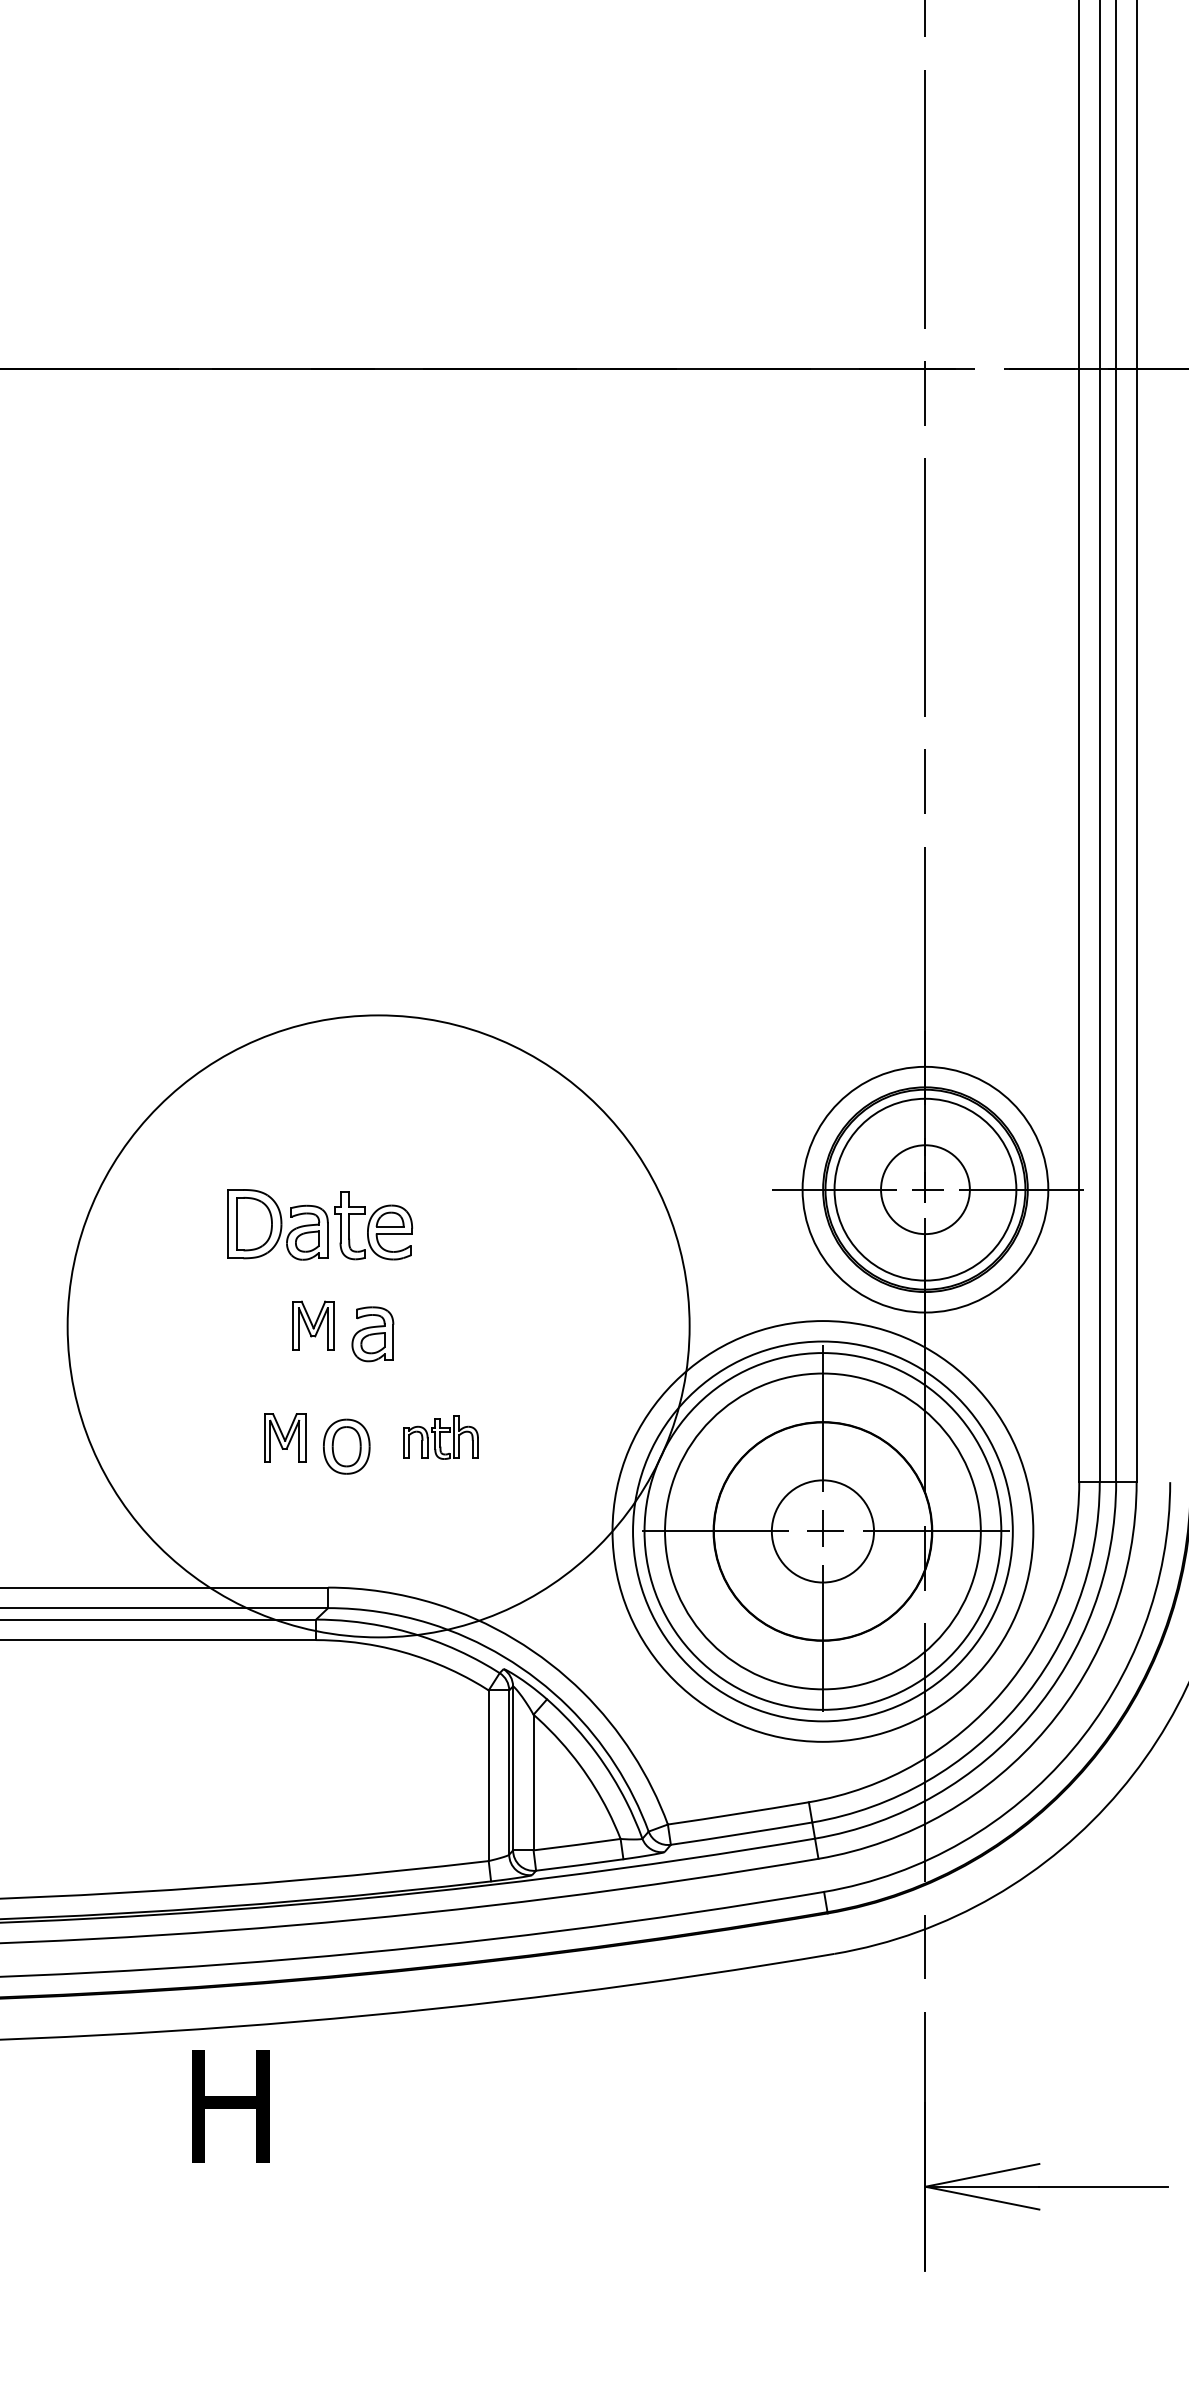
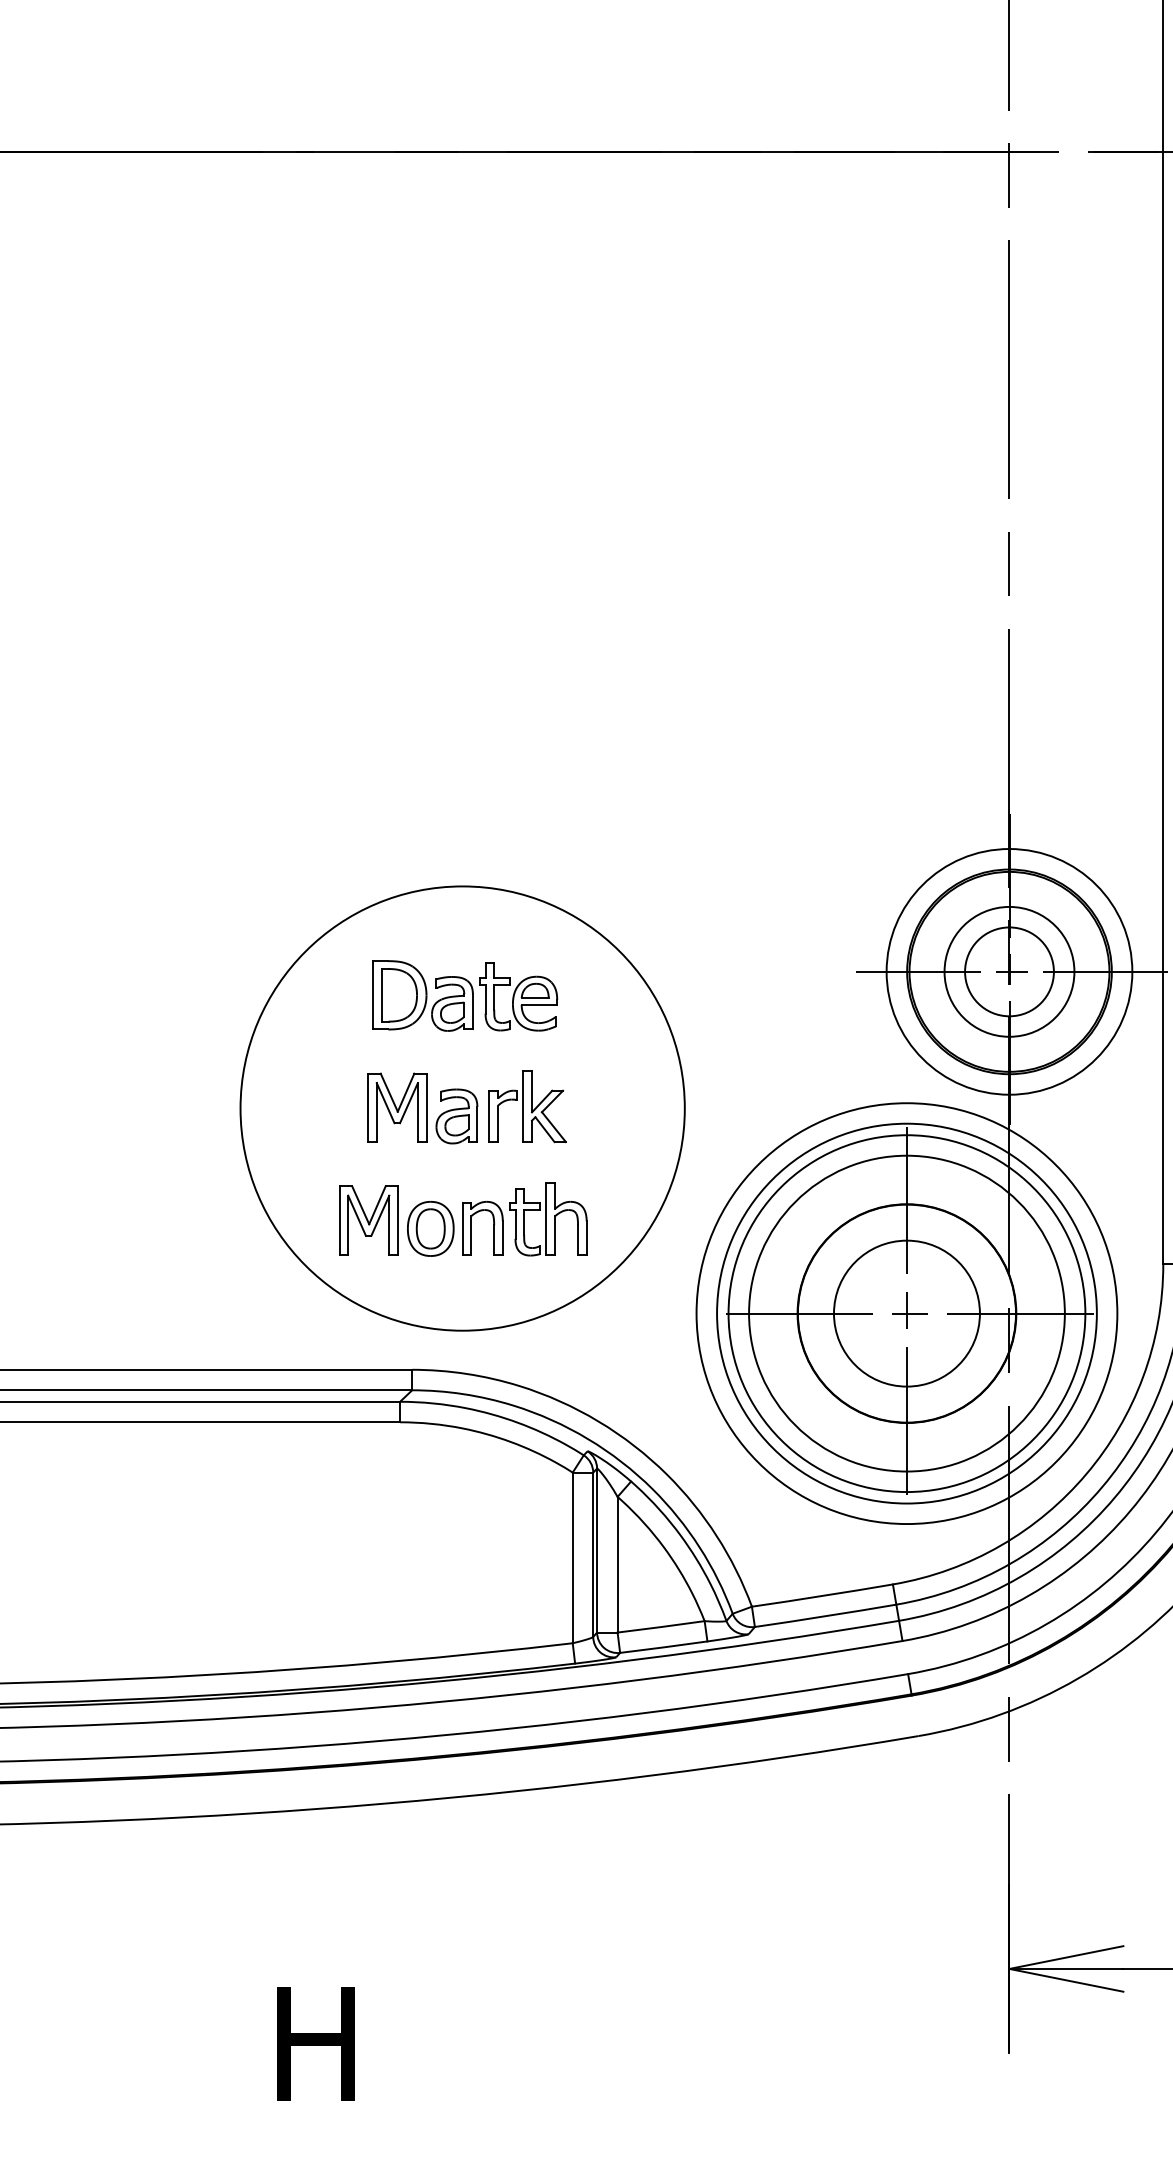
circle: (925, 1189) -> (1009, 971), size x0.71
part: (320, 1224) -> (465, 995), moved
part: (443, 1323) -> (527, 1105), added
part: (313, 1325) -> (397, 1107), size x1.43
circle: (378, 1326) -> (462, 1108), size x0.71
part: (284, 1437) -> (368, 1219), size x1.43
part: (440, 1437) -> (524, 1219), size x1.67
circle: (822, 1531) -> (906, 1313), size x1.43
text: (230, 2106) -> (315, 2043), moved

